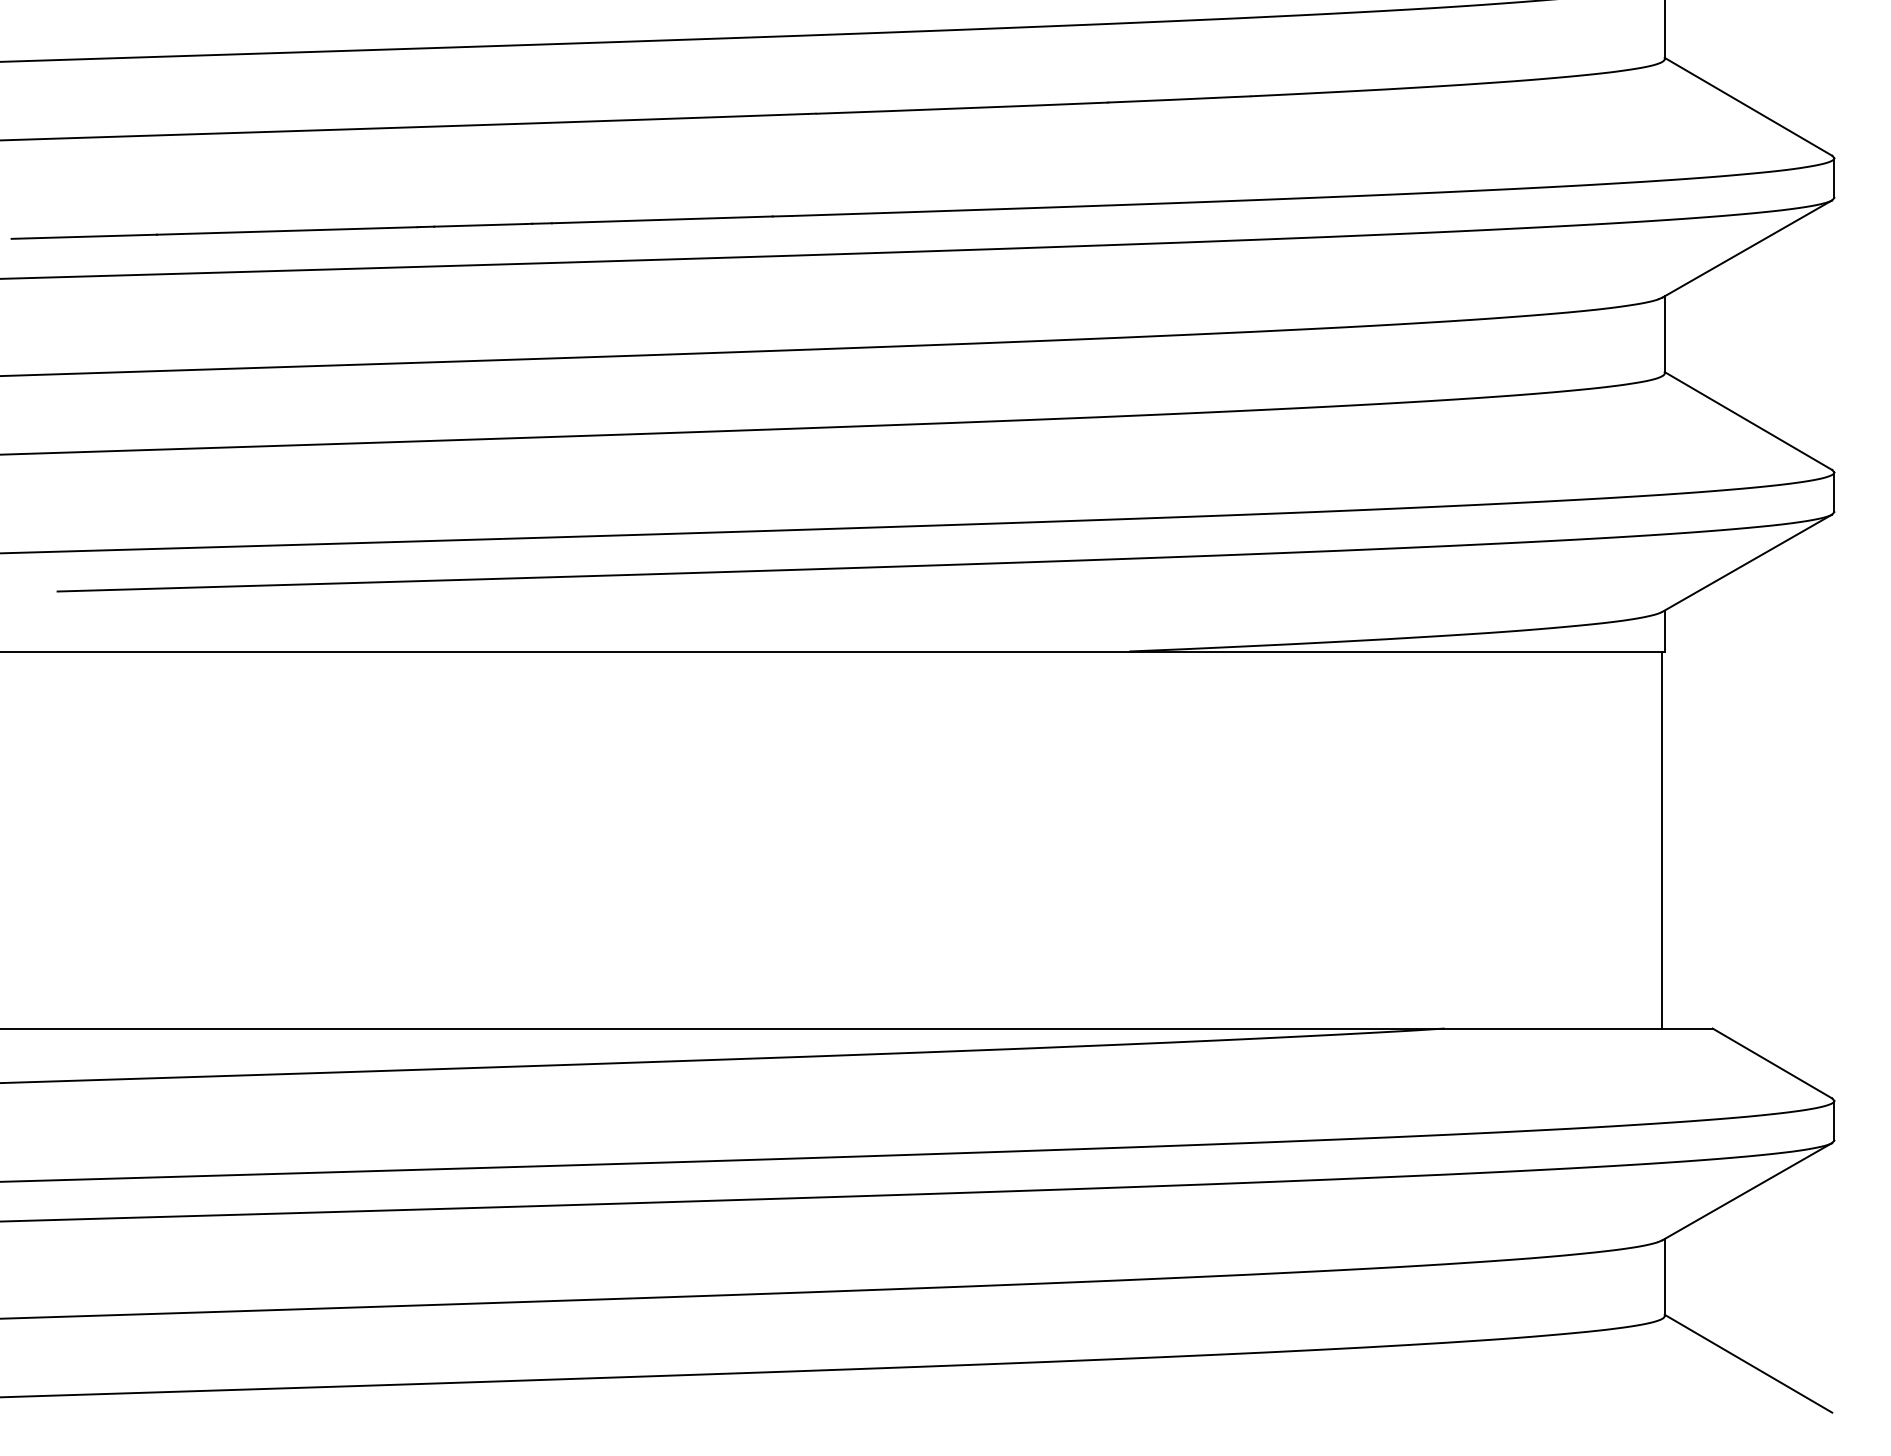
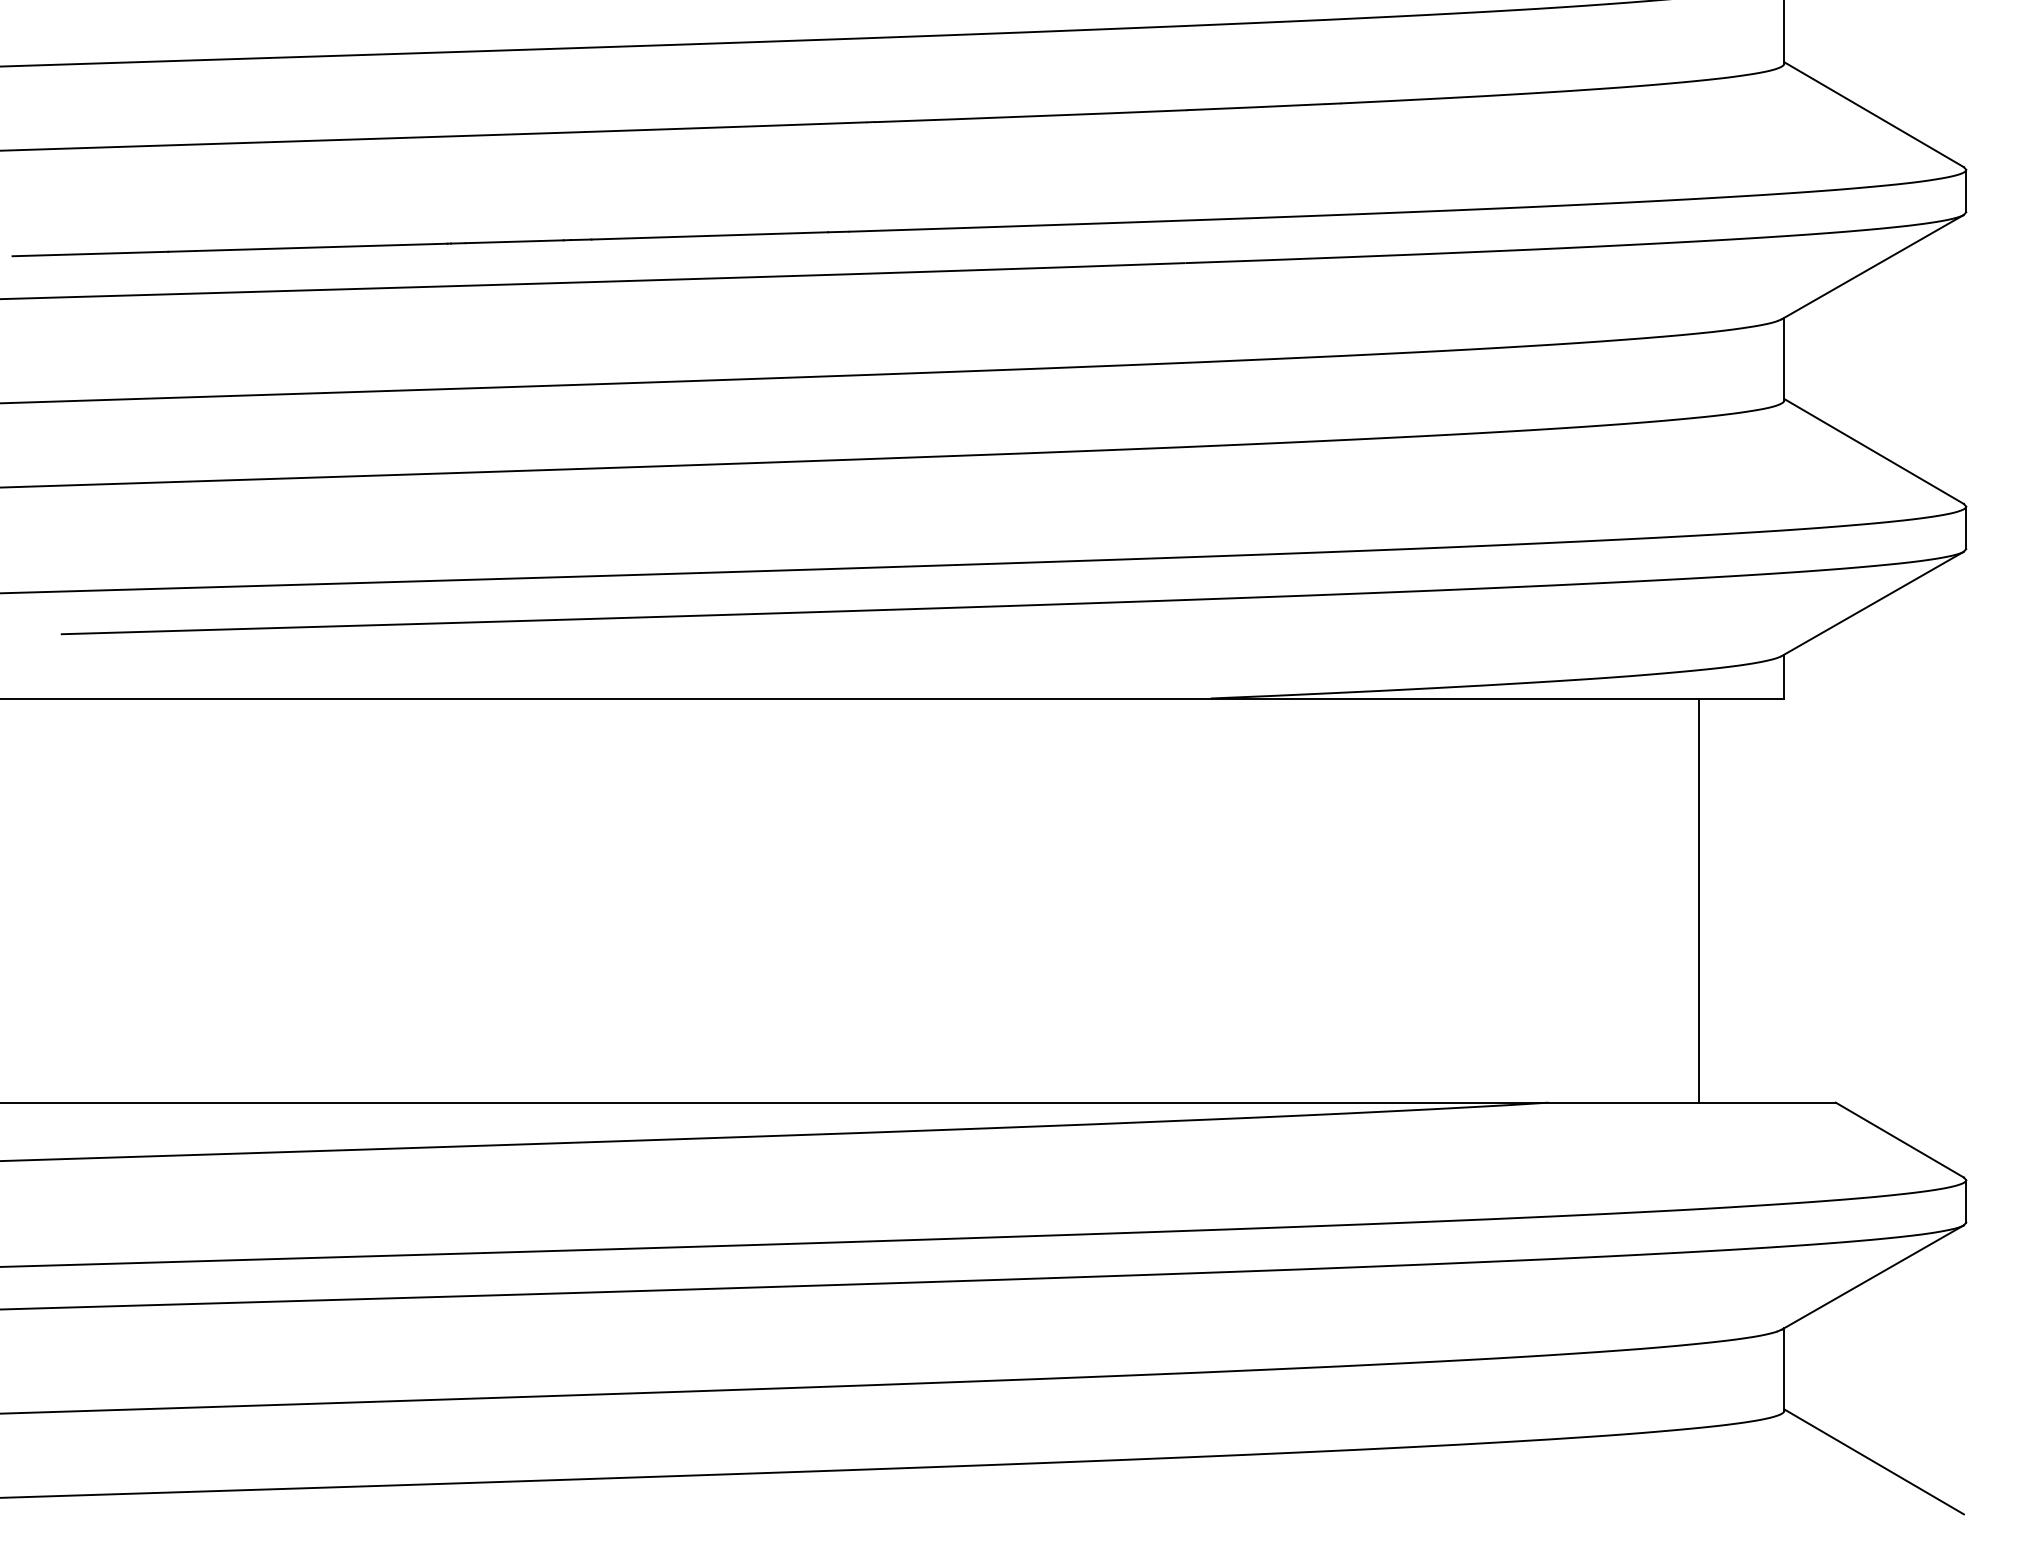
line: (1661, 839) -> (1698, 900), moved

